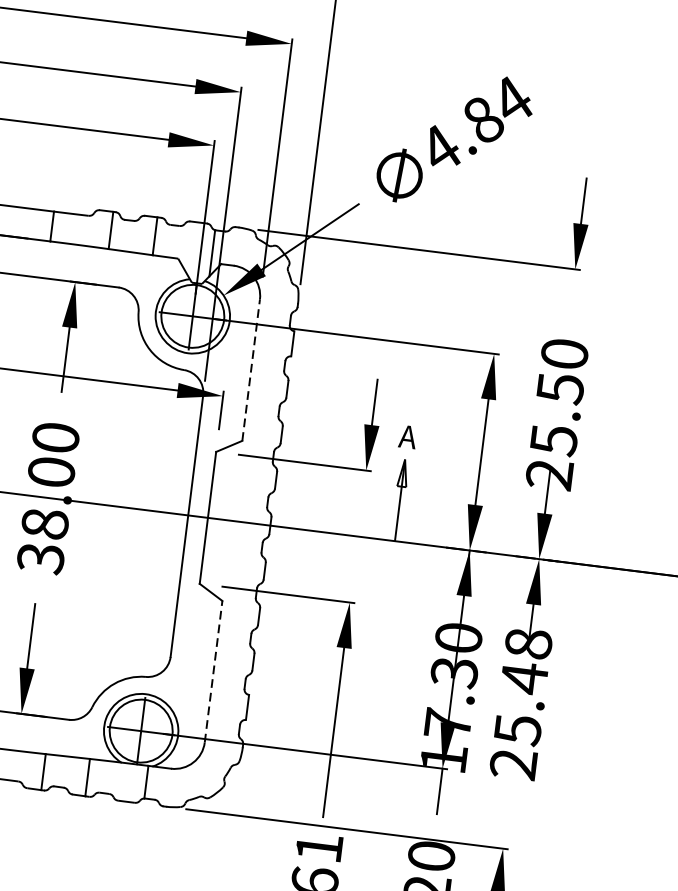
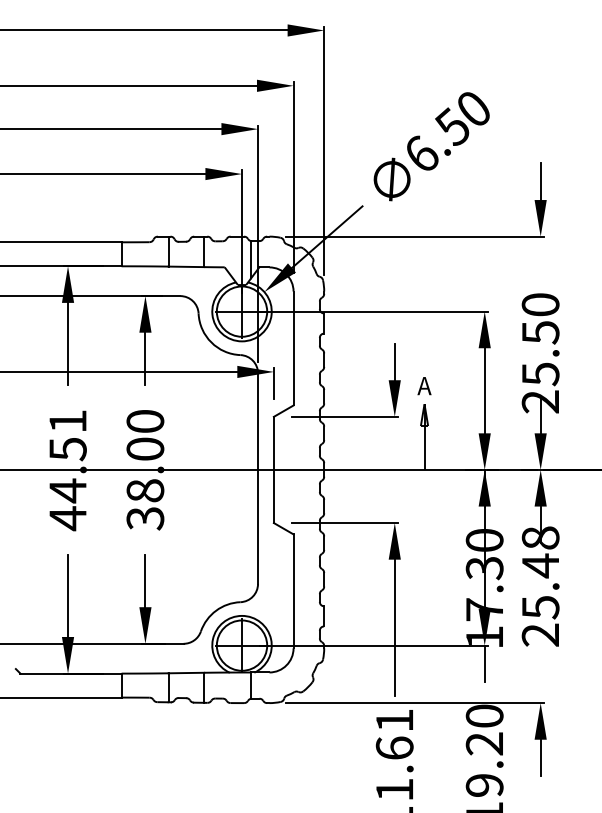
text: (478, 123) -> (449, 130), 4.84 -> 6.50
line: (251, 370) -> (293, 348), dashed -> solid
line: (213, 671) -> (293, 591), dashed -> solid

